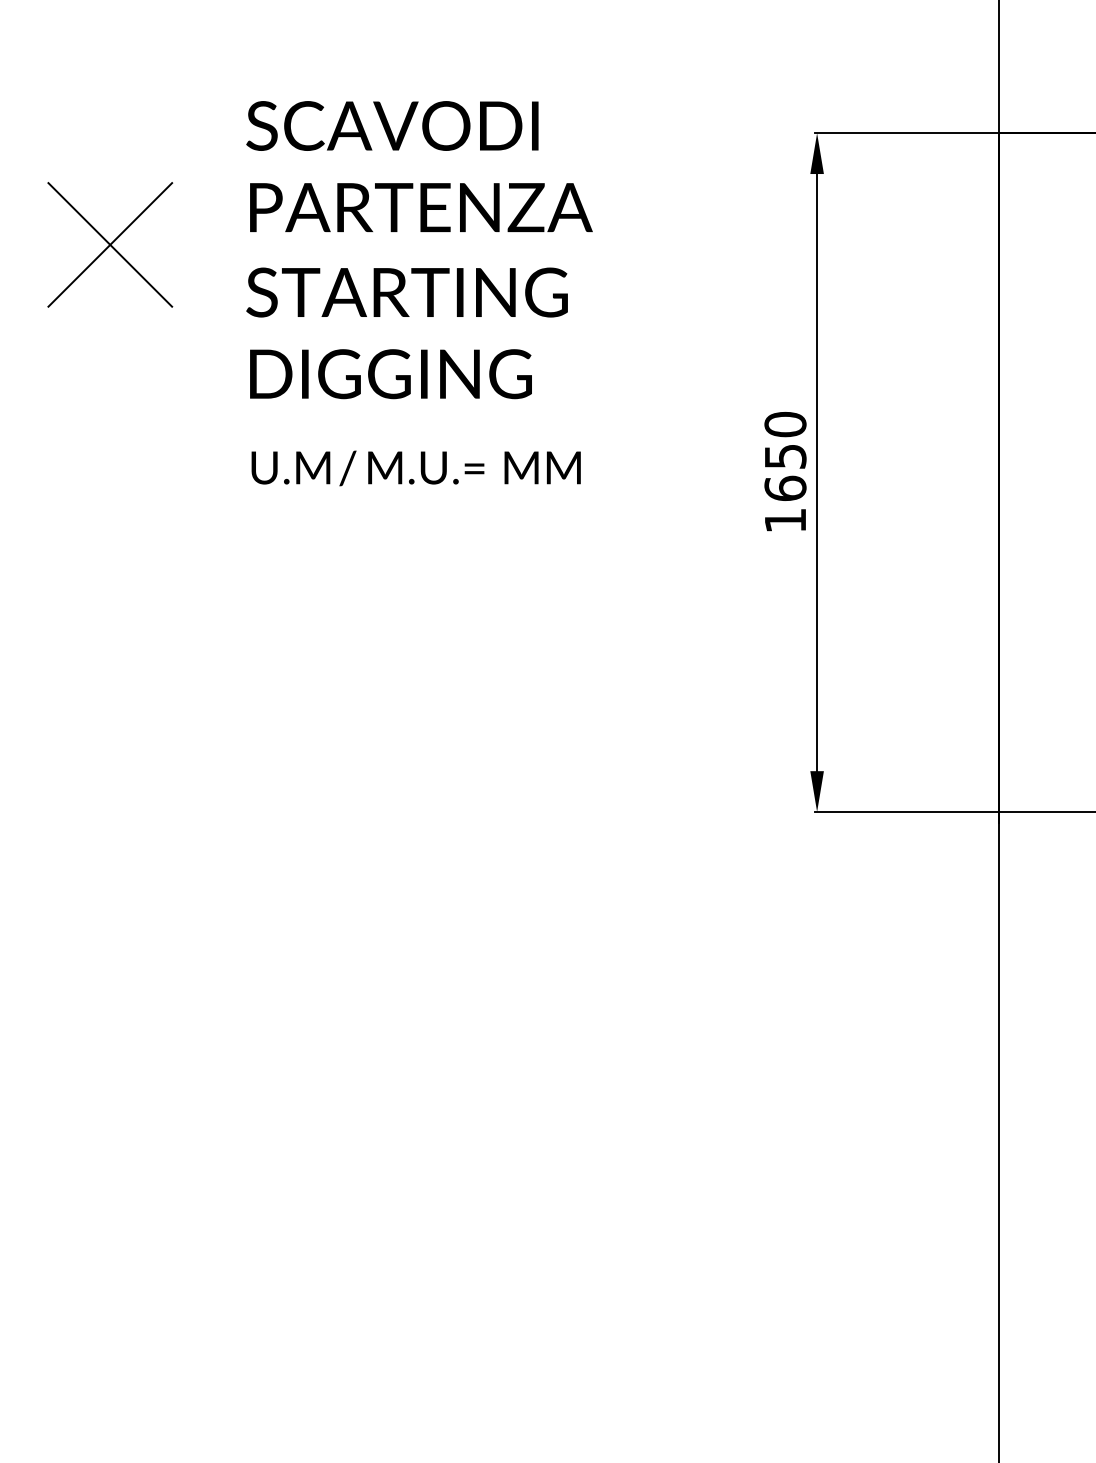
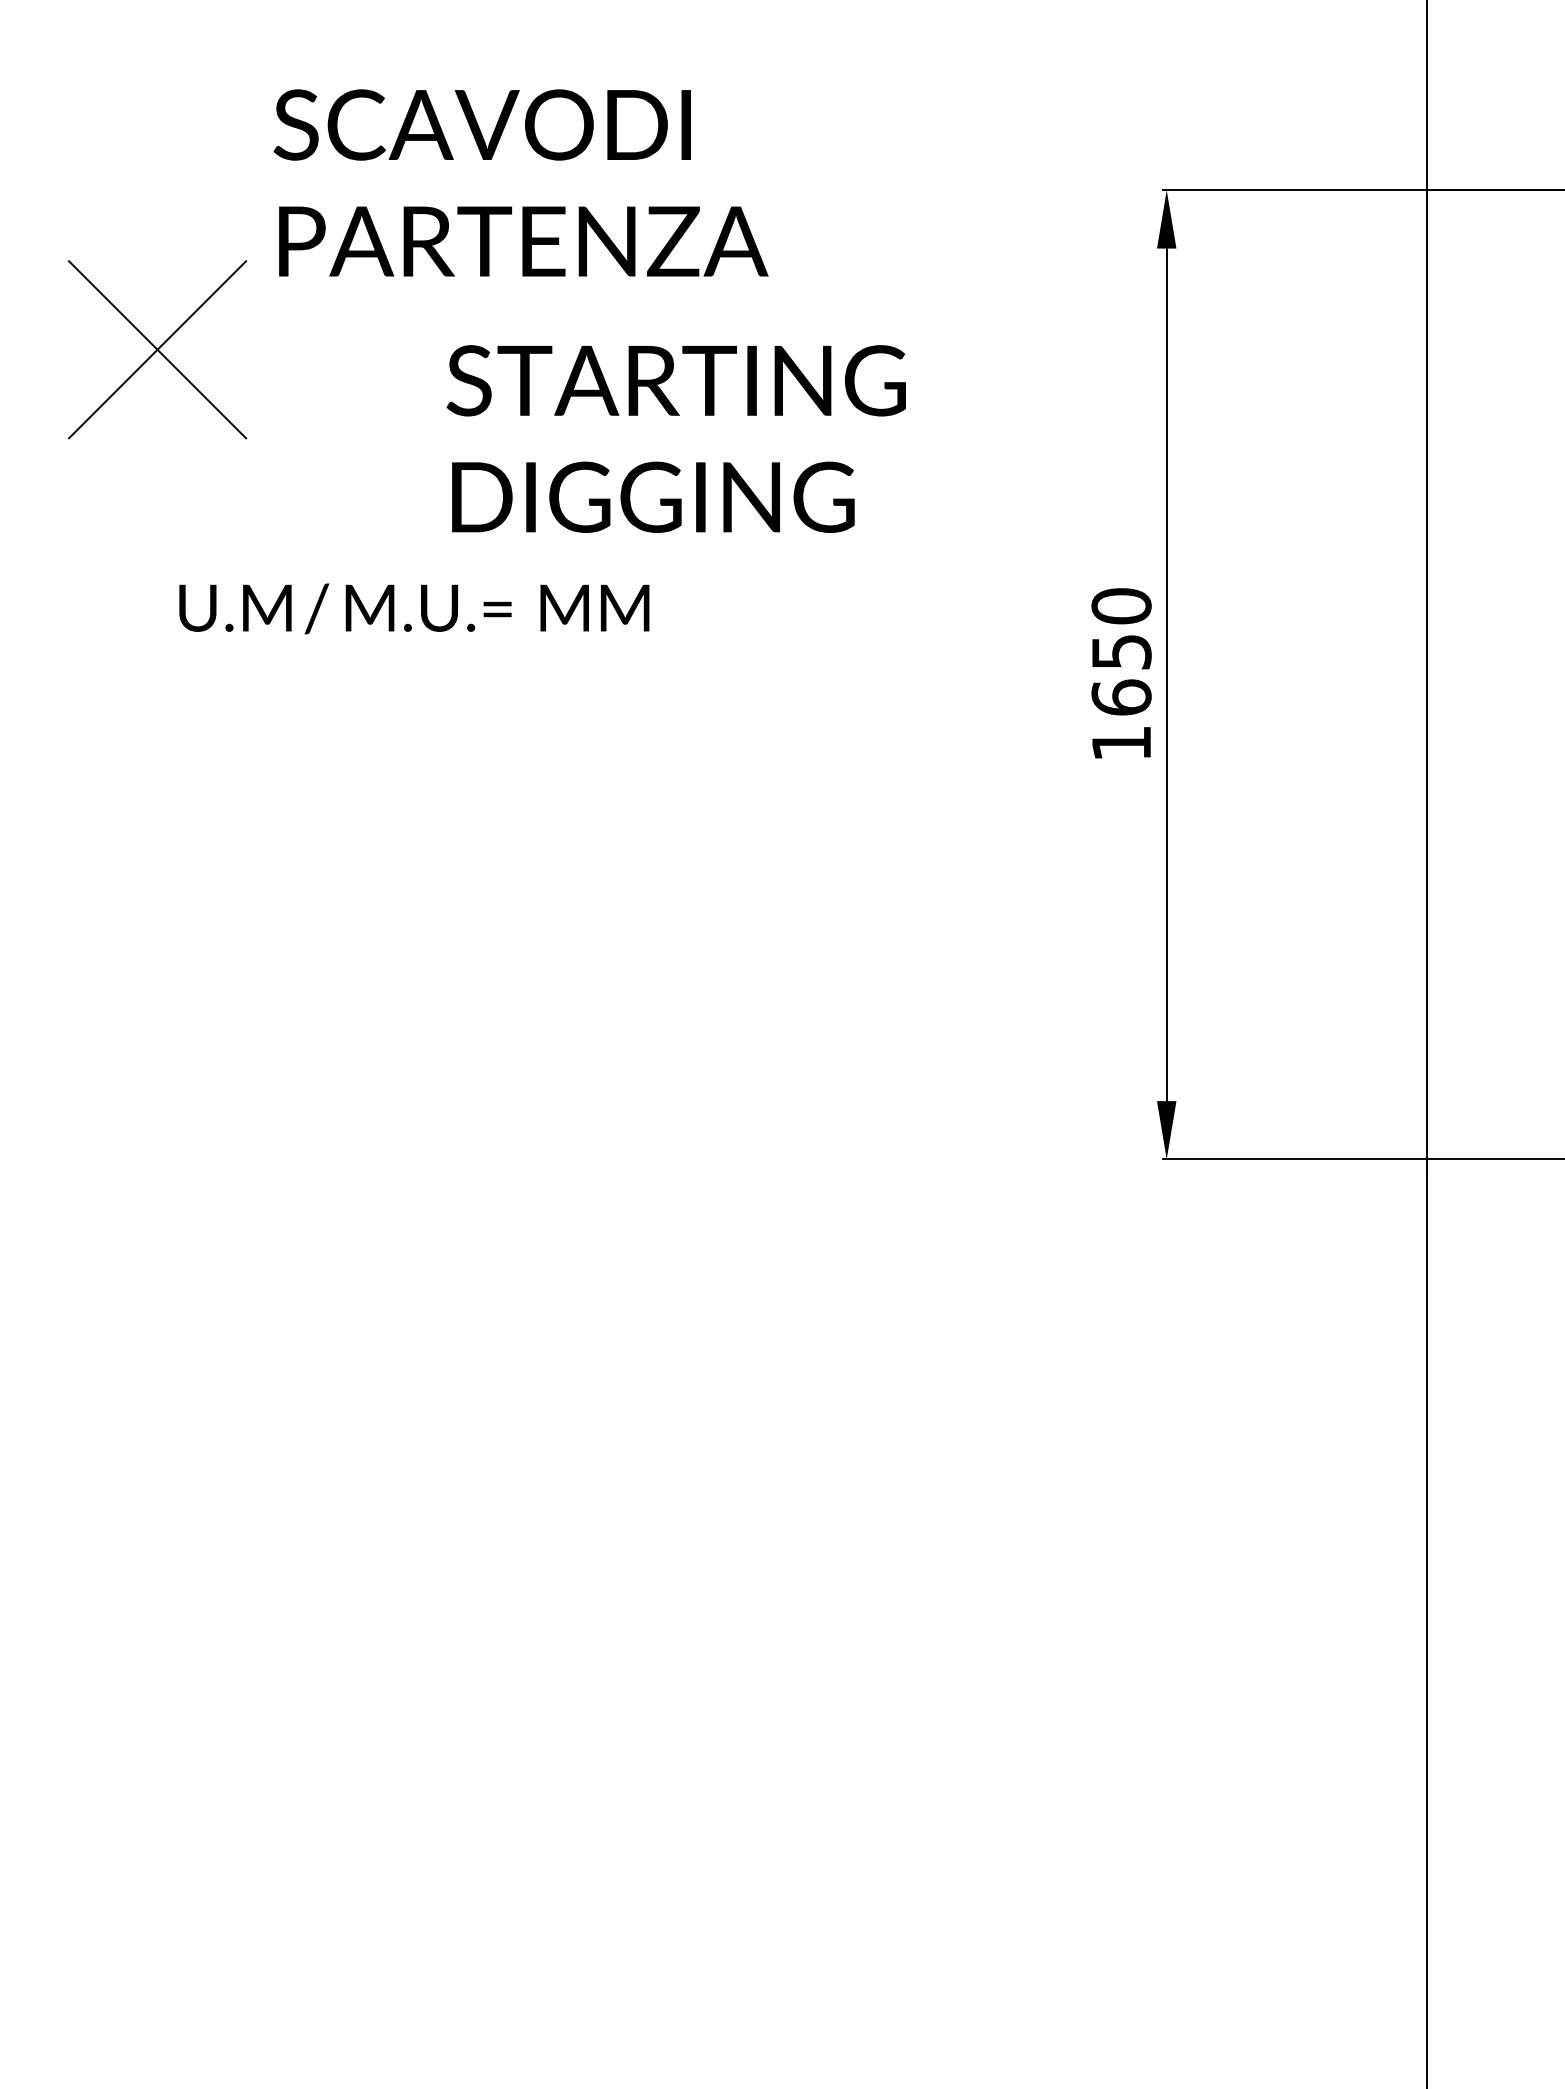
text: (419, 166) -> (520, 182), moved
text: (406, 332) -> (675, 438), moved
text: (416, 468) -> (414, 608), moved

